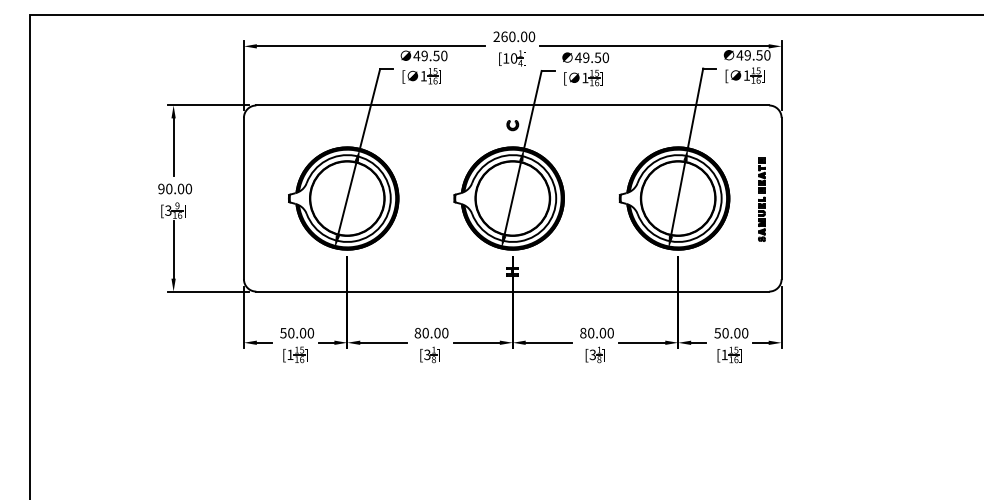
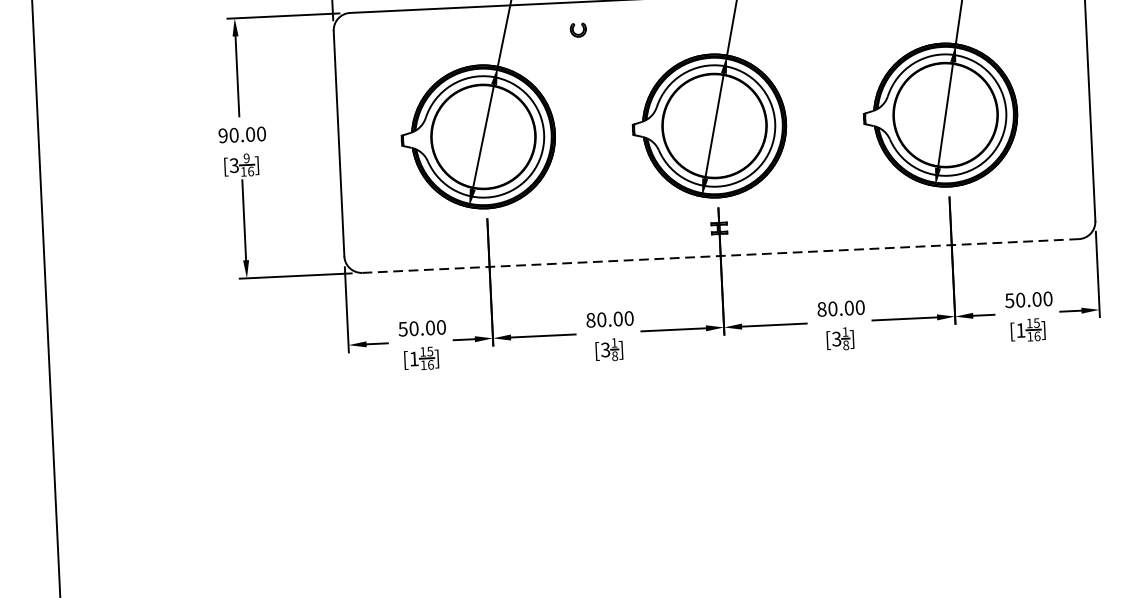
part: (512, 125) -> (578, 30), moved
part: (761, 199) -> (1062, 110), removed
line: (513, 291) -> (721, 255), solid -> dashed

